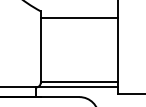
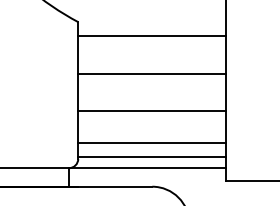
line: (78, 38) -> (150, 74), added
line: (78, 57) -> (150, 110), added
line: (78, 74) -> (150, 143), added

